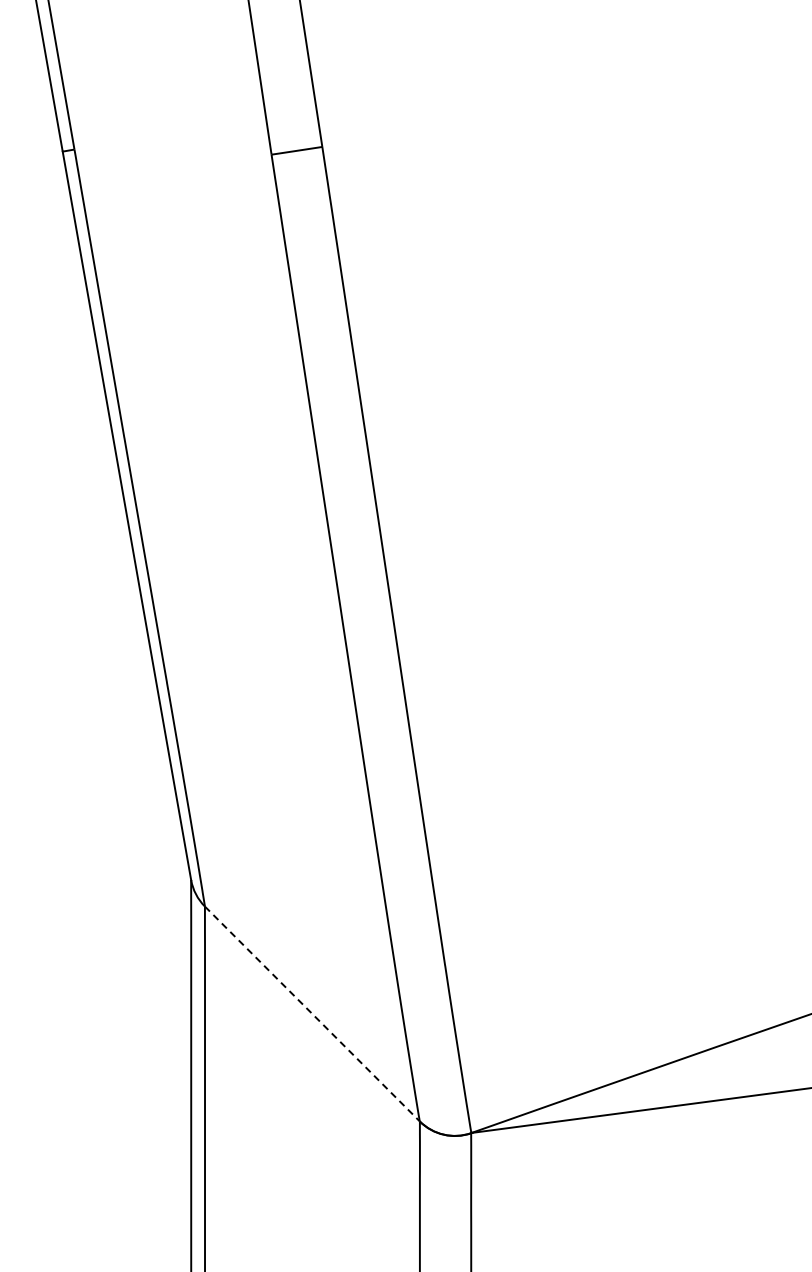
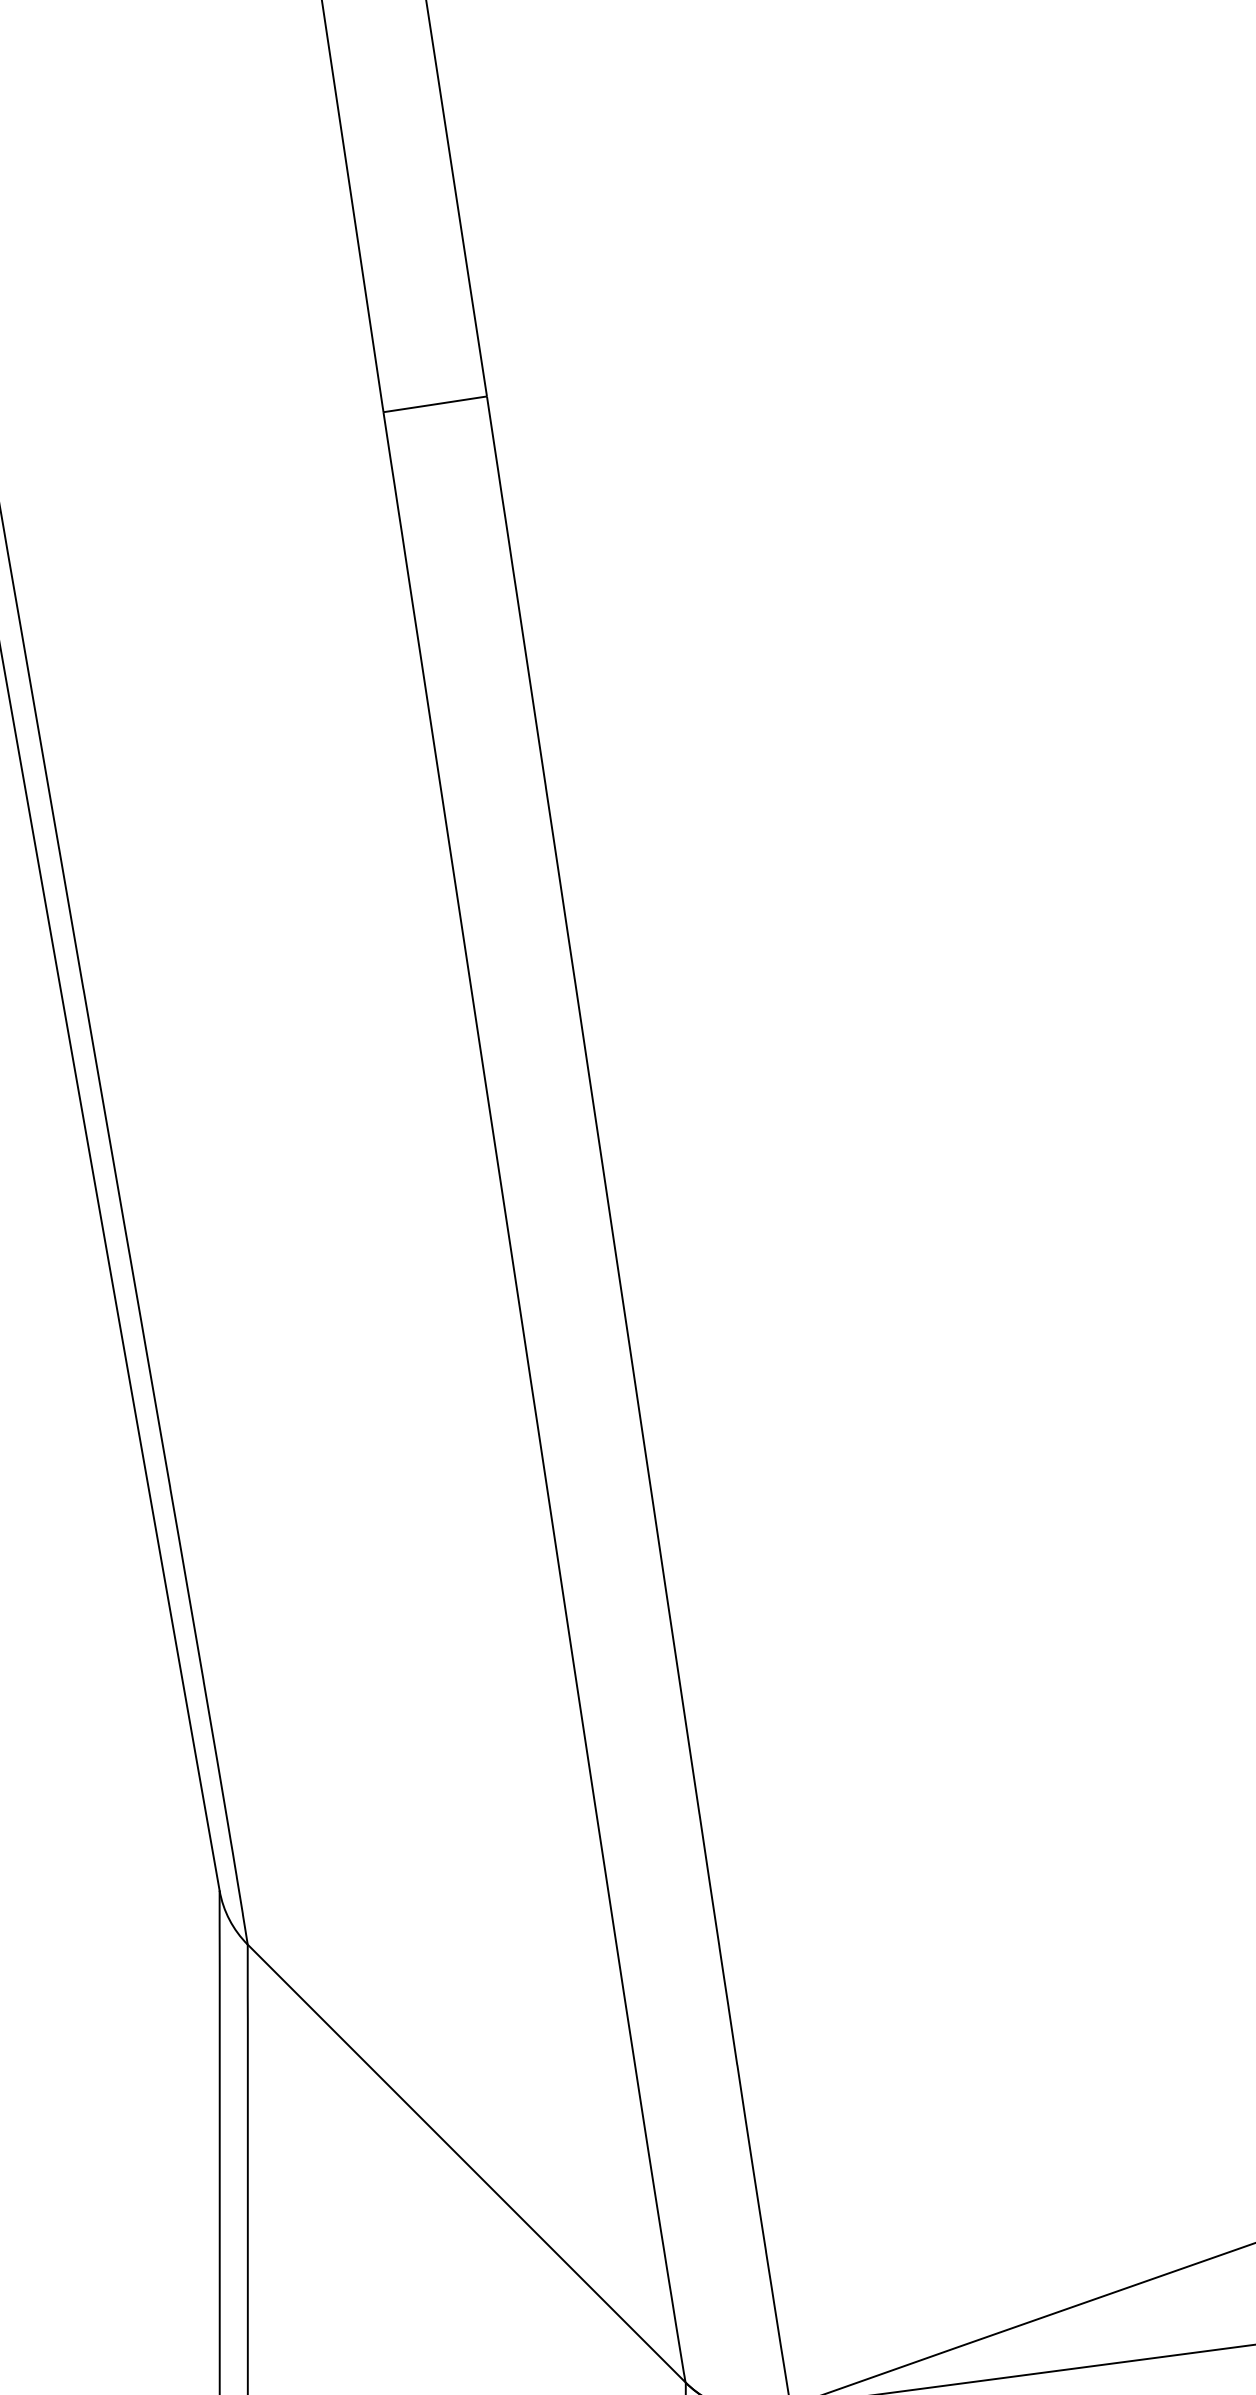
line: (312, 1013) -> (466, 2162), dashed -> solid

